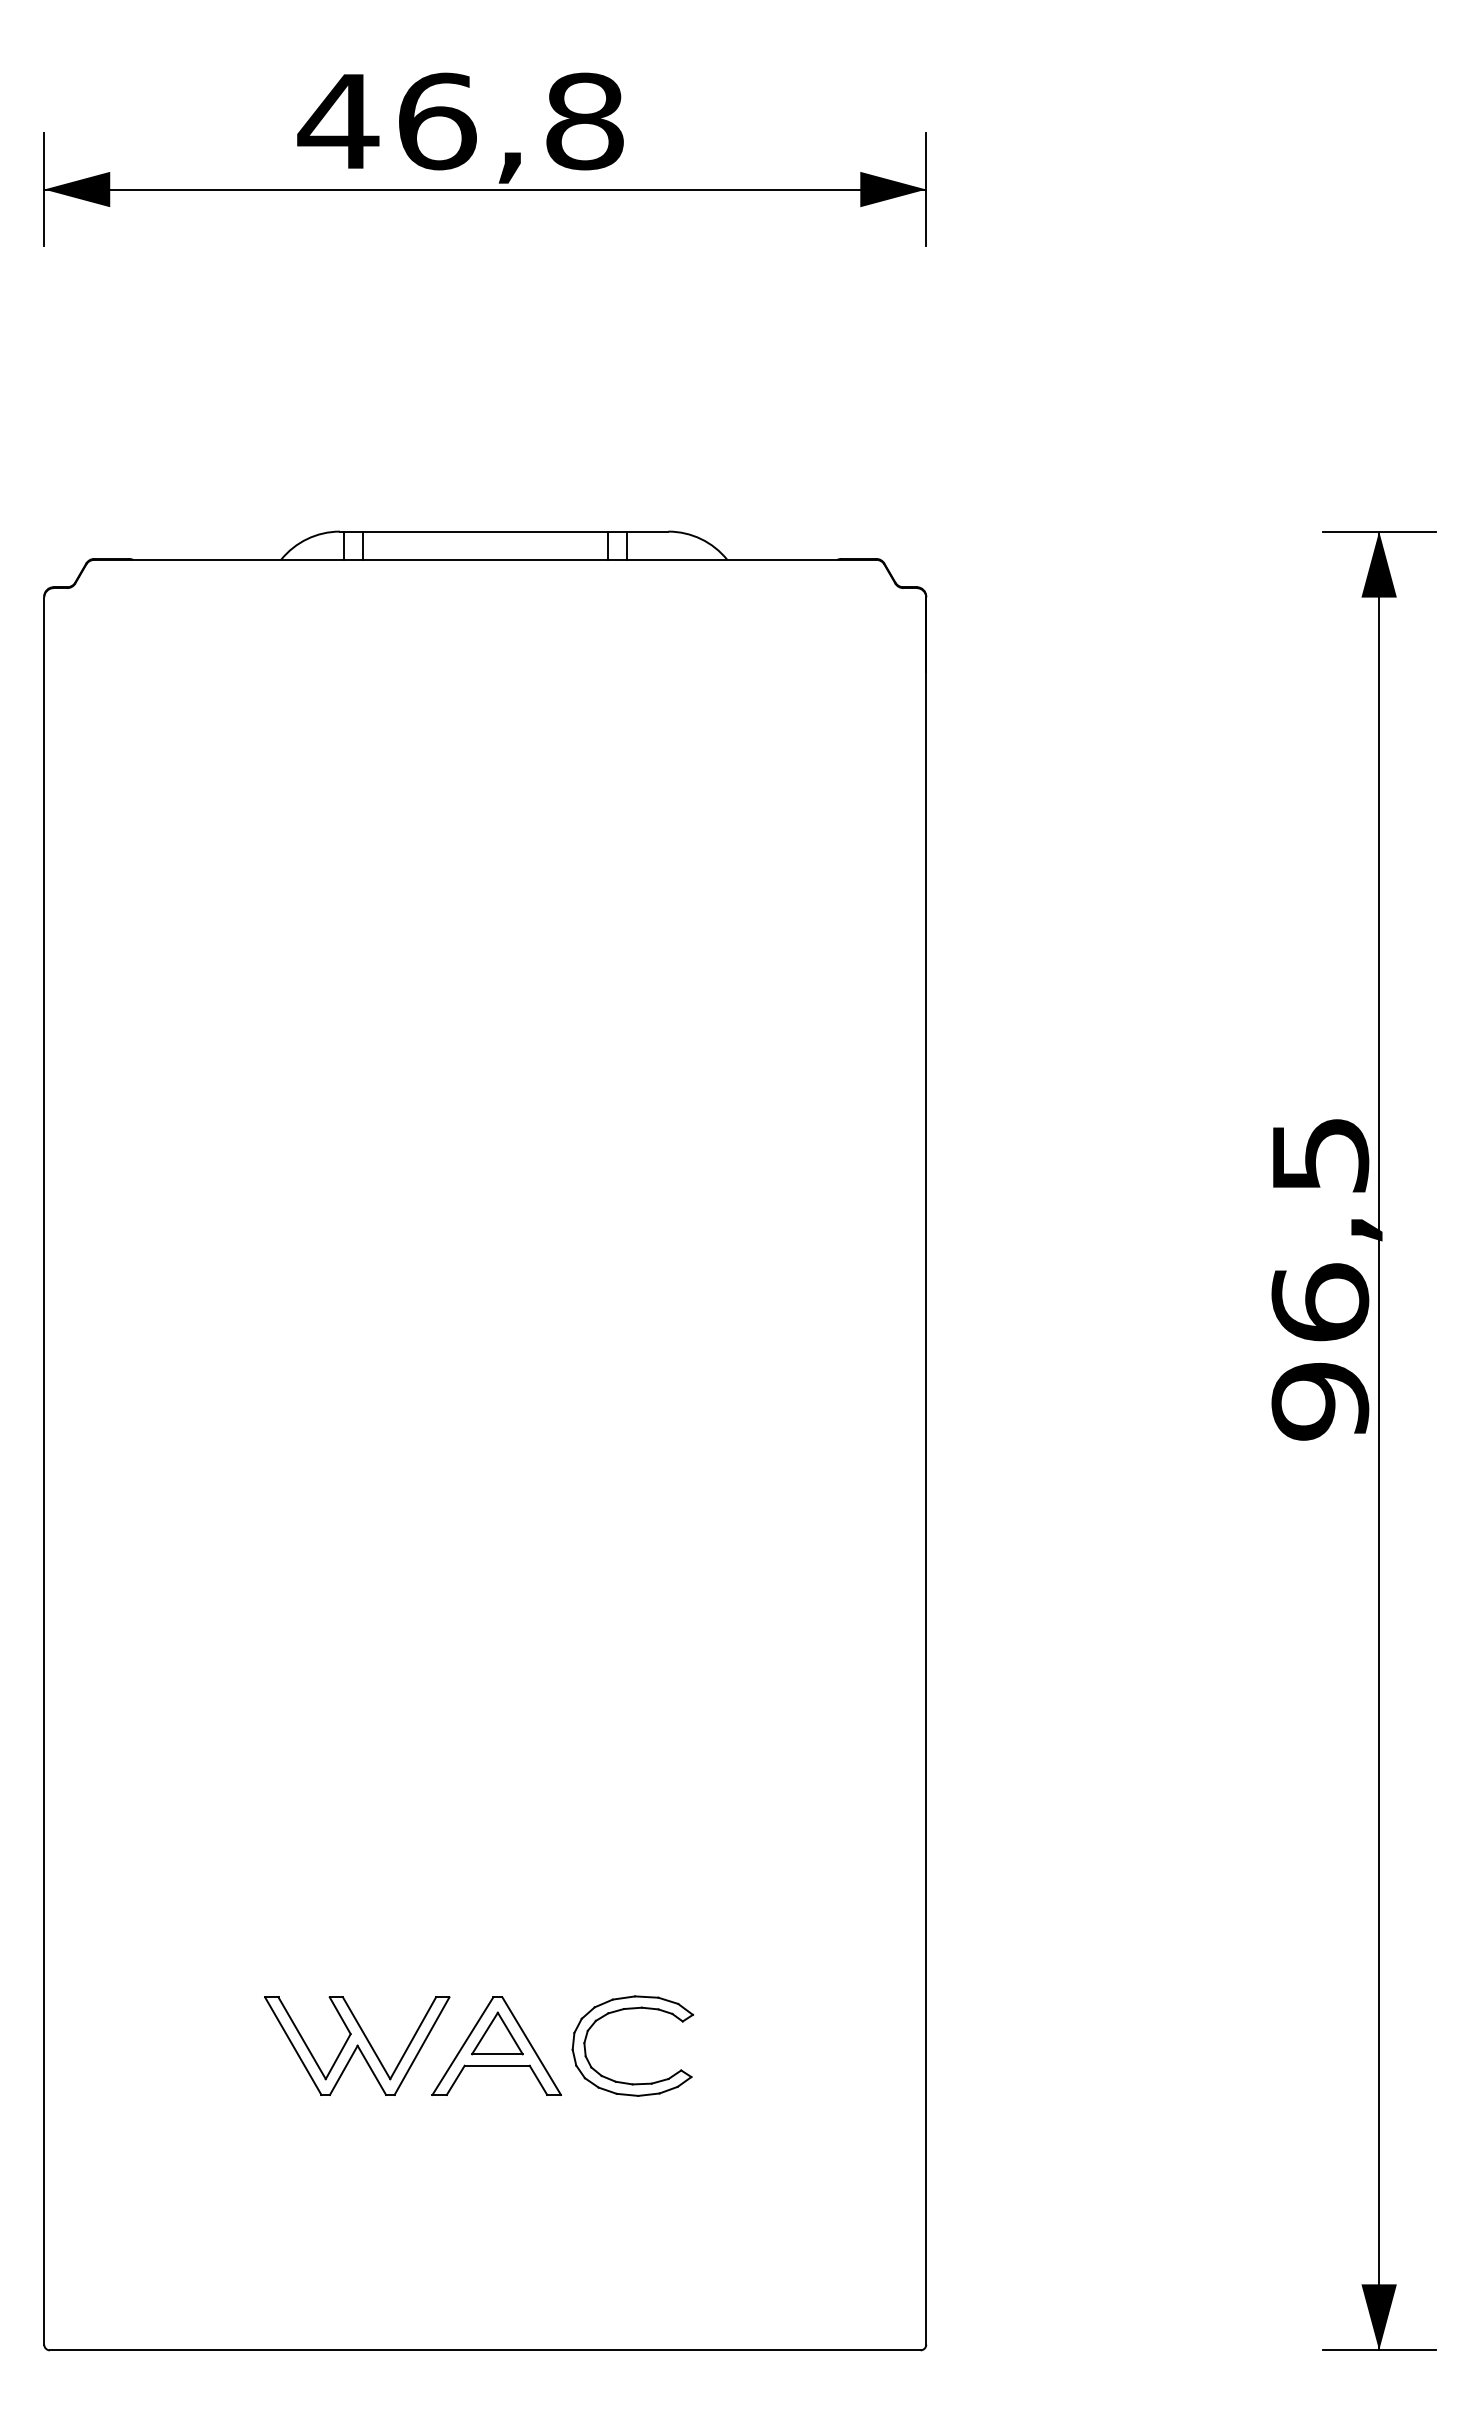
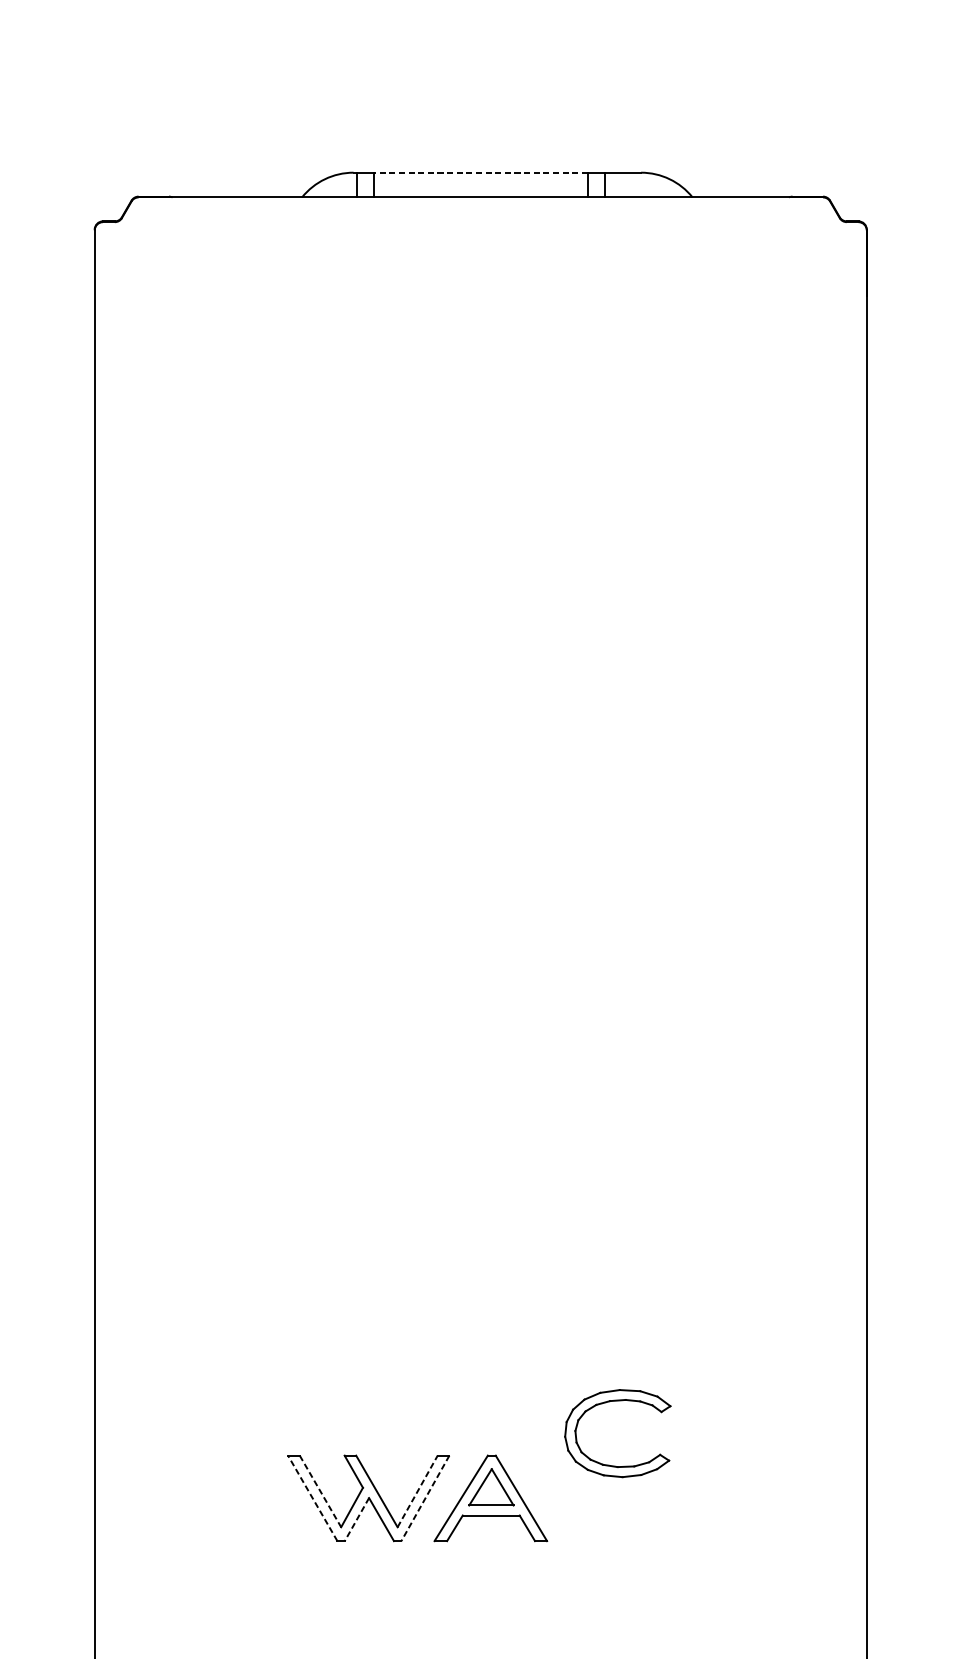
line: (485, 531) -> (480, 172), solid -> dashed
part: (632, 2009) -> (617, 1401), moved
line: (302, 2038) -> (320, 1491), solid -> dashed
line: (413, 2038) -> (417, 1491), solid -> dashed
line: (293, 2045) -> (312, 1497), solid -> dashed
line: (422, 2046) -> (425, 1498), solid -> dashed
line: (343, 2070) -> (356, 1519), solid -> dashed

